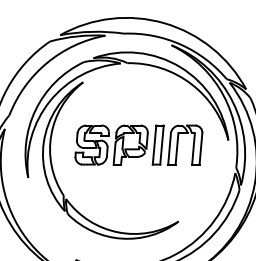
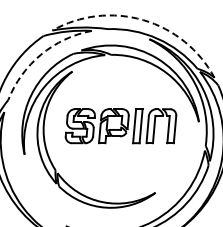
arc: (164, 23) -> (143, 20), solid -> dashed
arc: (47, 62) -> (41, 54), solid -> dashed

